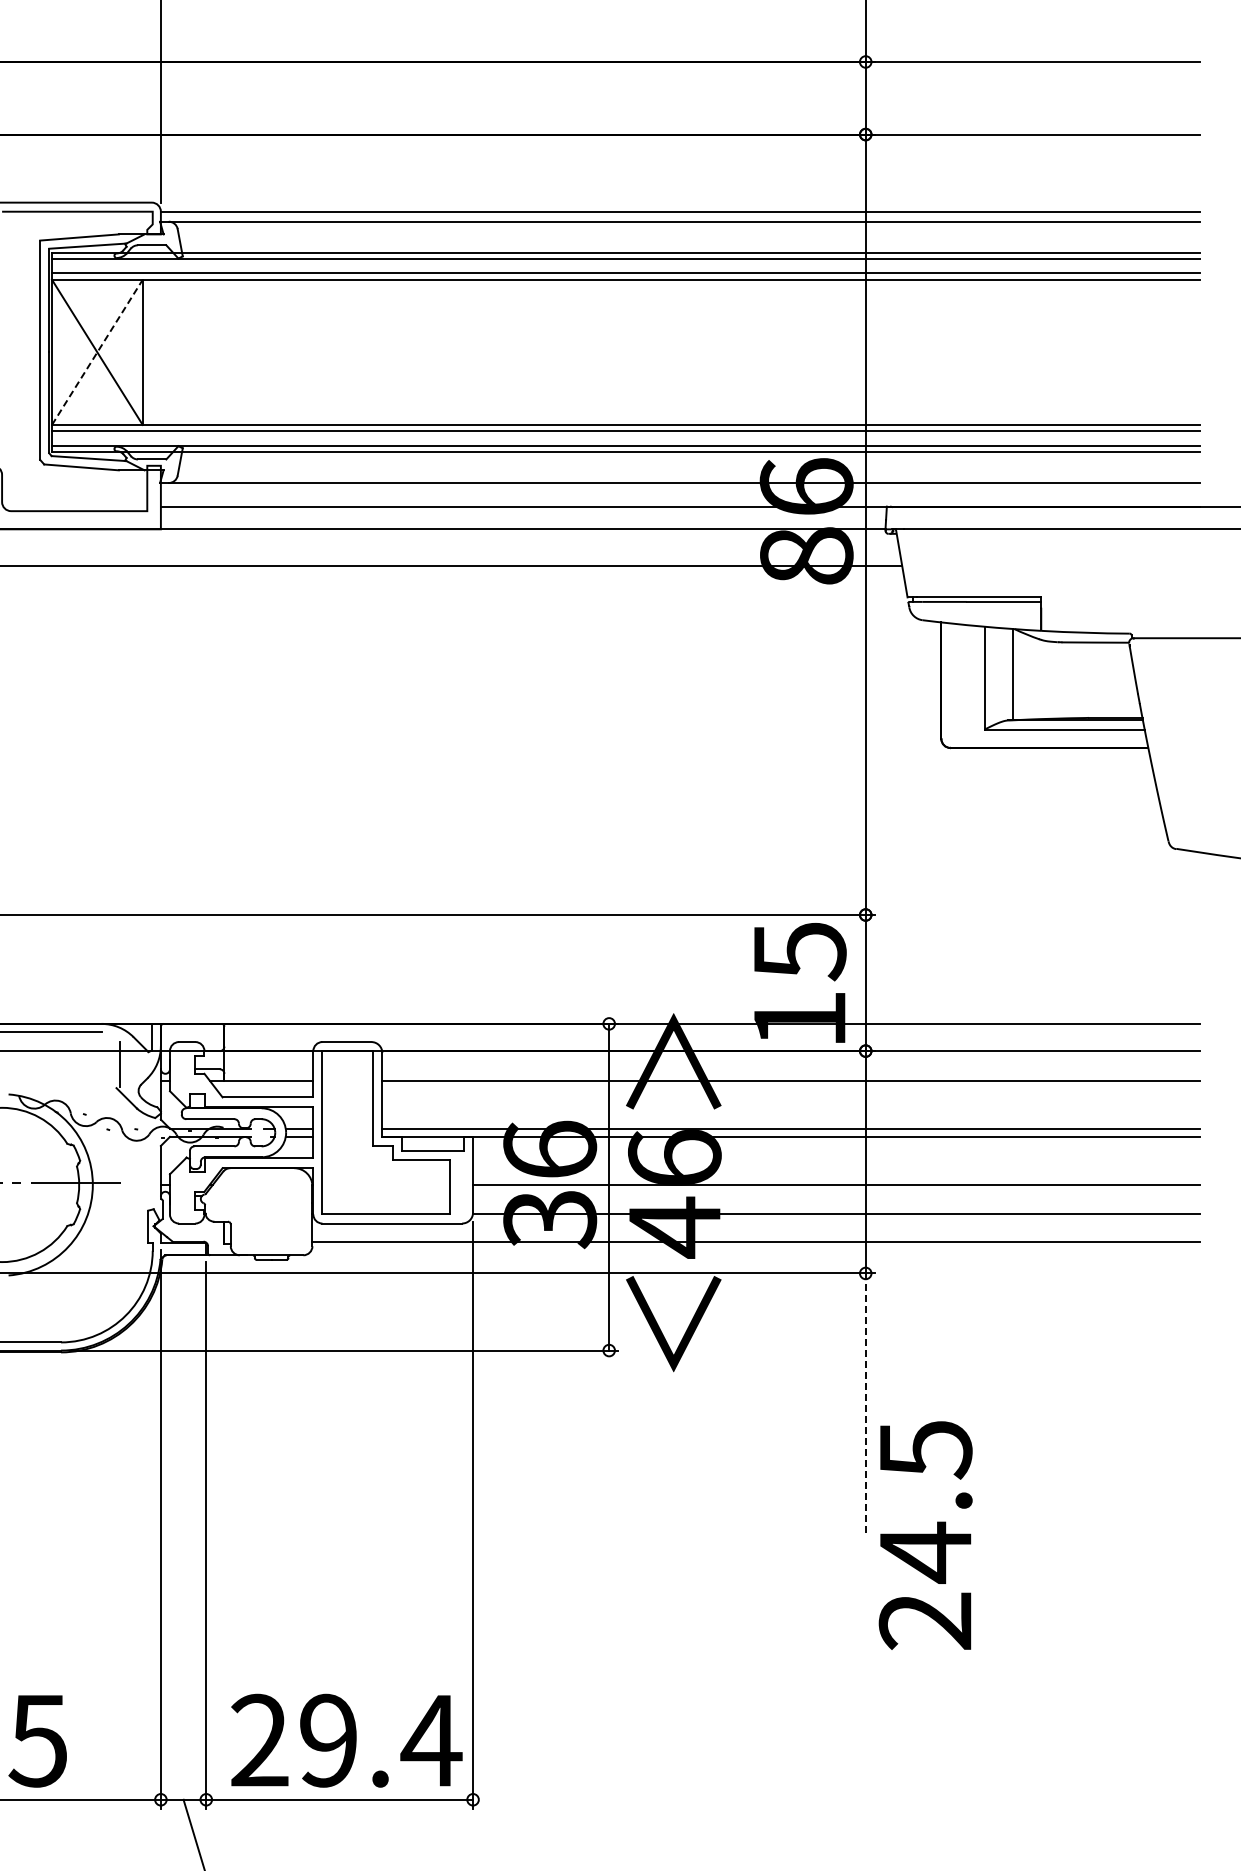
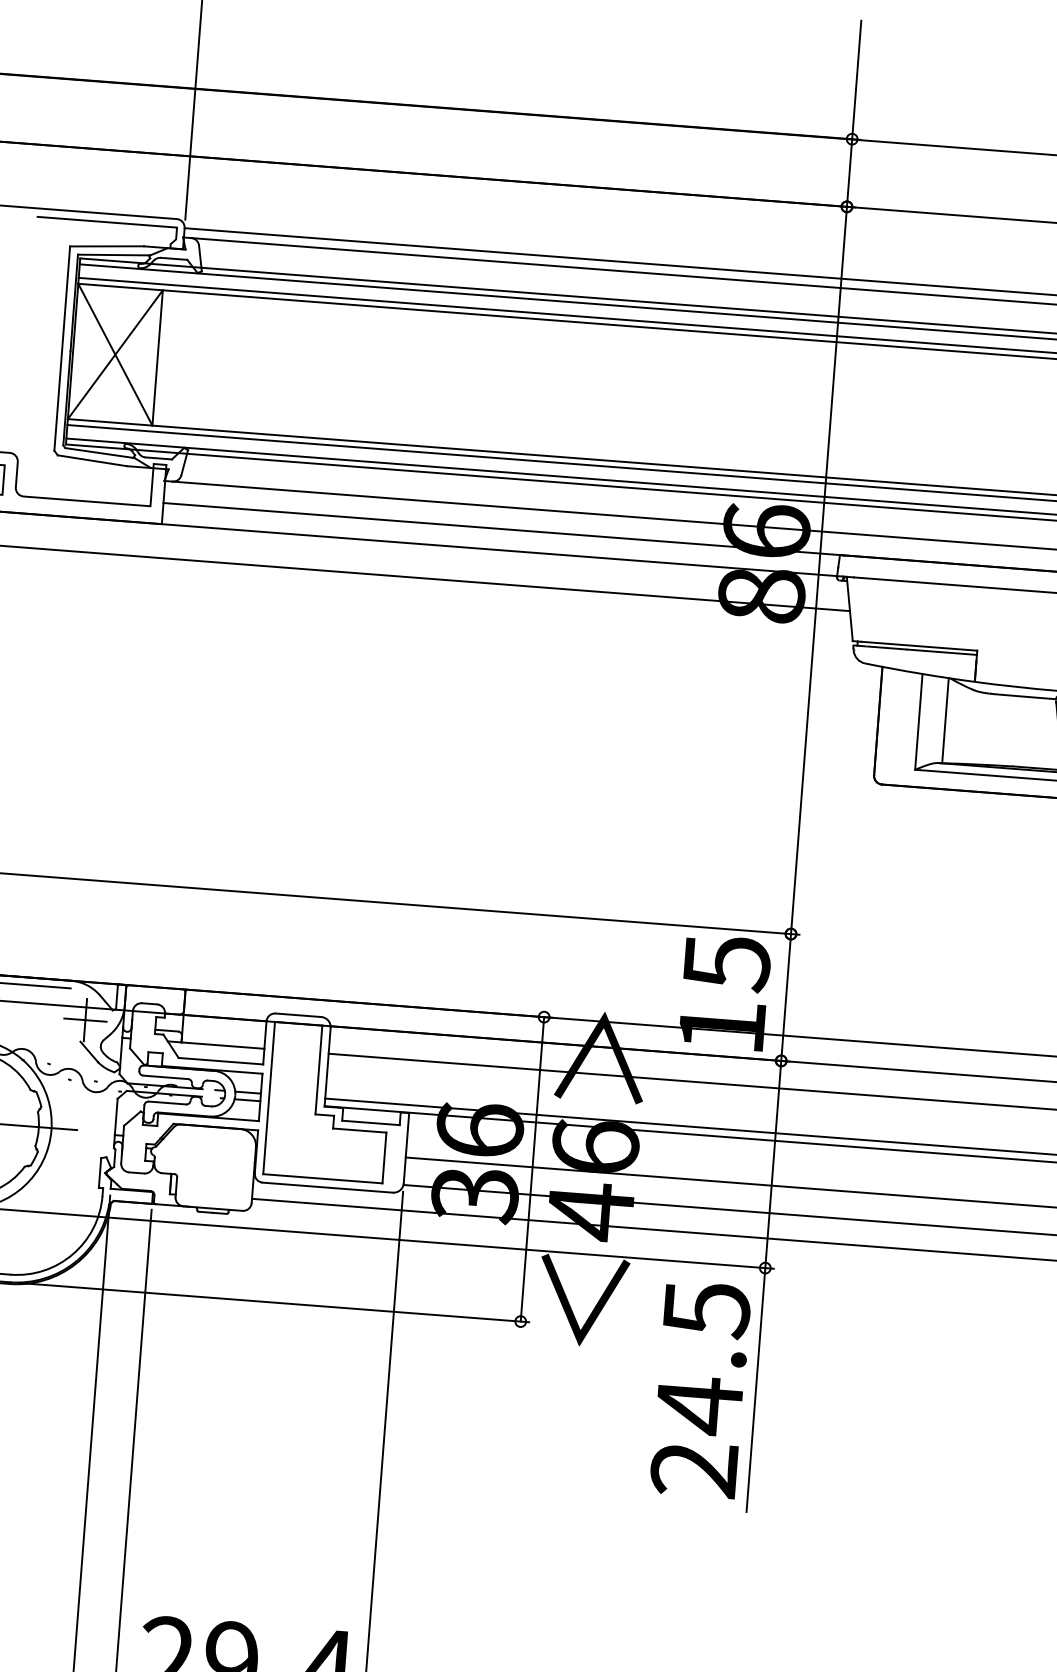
line: (97, 352) -> (115, 354), dashed -> solid
line: (119, 1064) -> (84, 1019), added
line: (865, 1404) -> (755, 1390), dashed -> solid
text: (925, 1535) -> (700, 1389), moved

